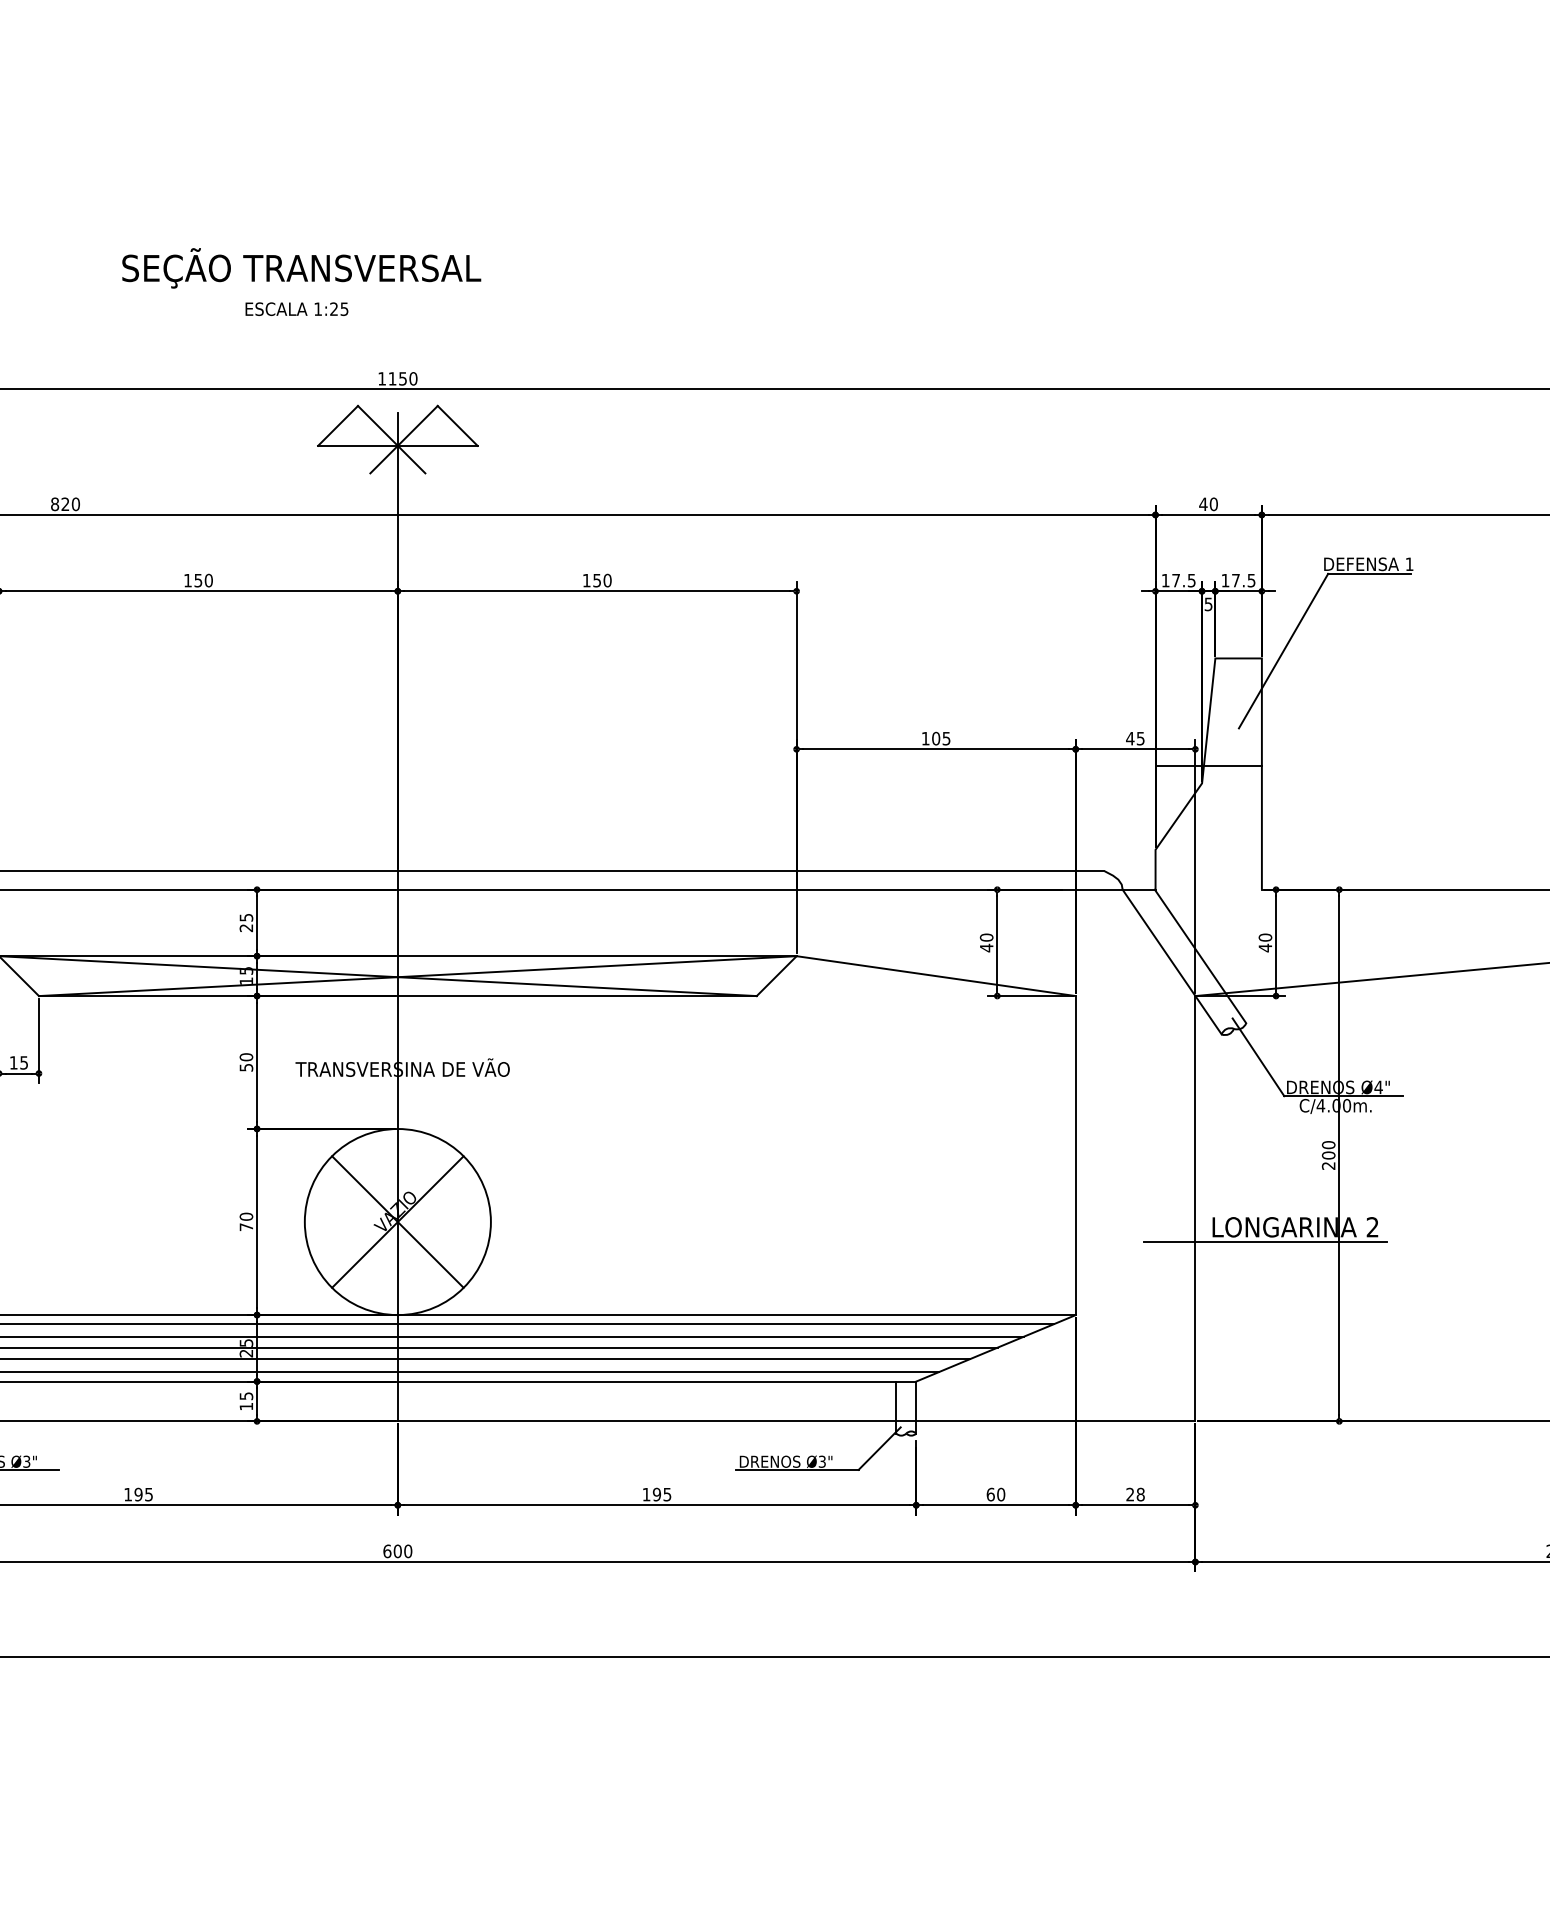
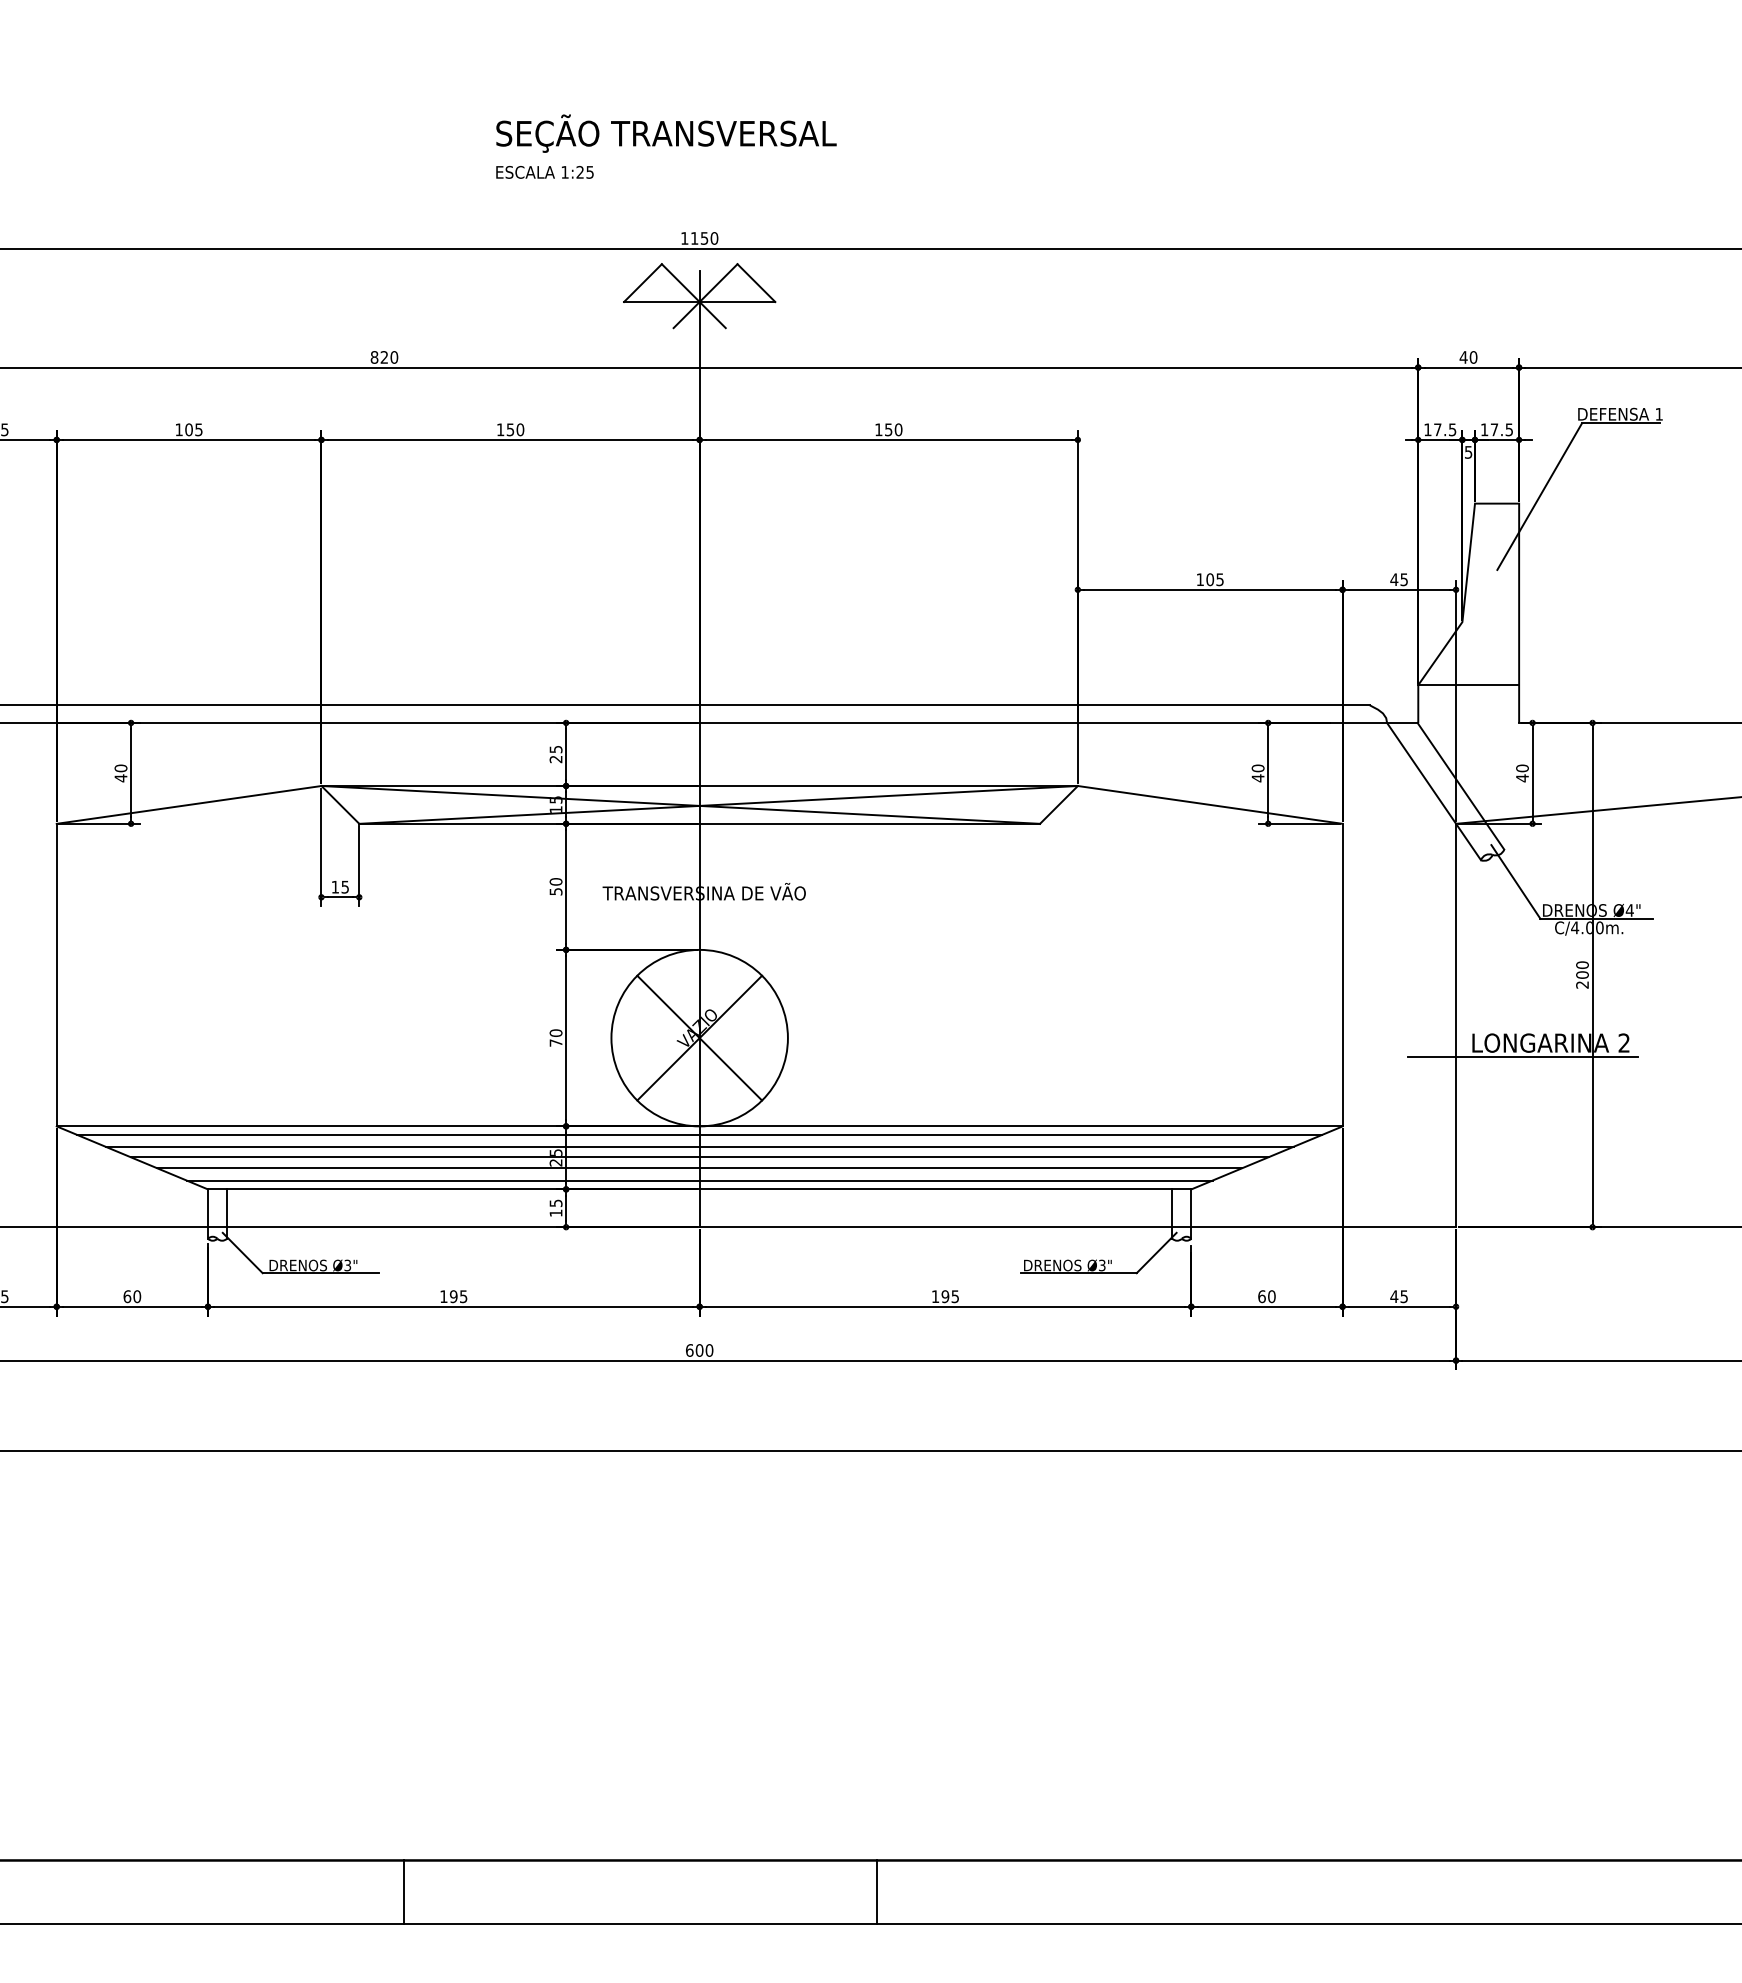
text: (301, 268) -> (666, 133), moved
text: (296, 309) -> (544, 172), moved
line: (1208, 765) -> (1468, 685), moved
text: (1135, 1494) -> (1399, 1296), 28 -> 45

